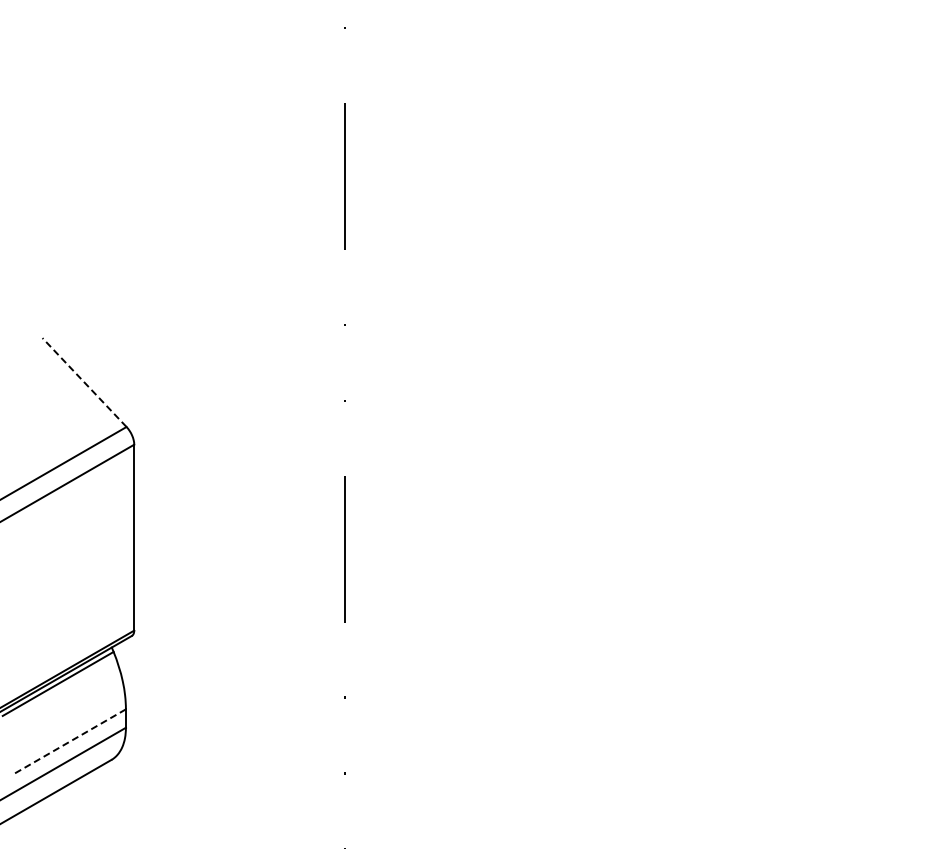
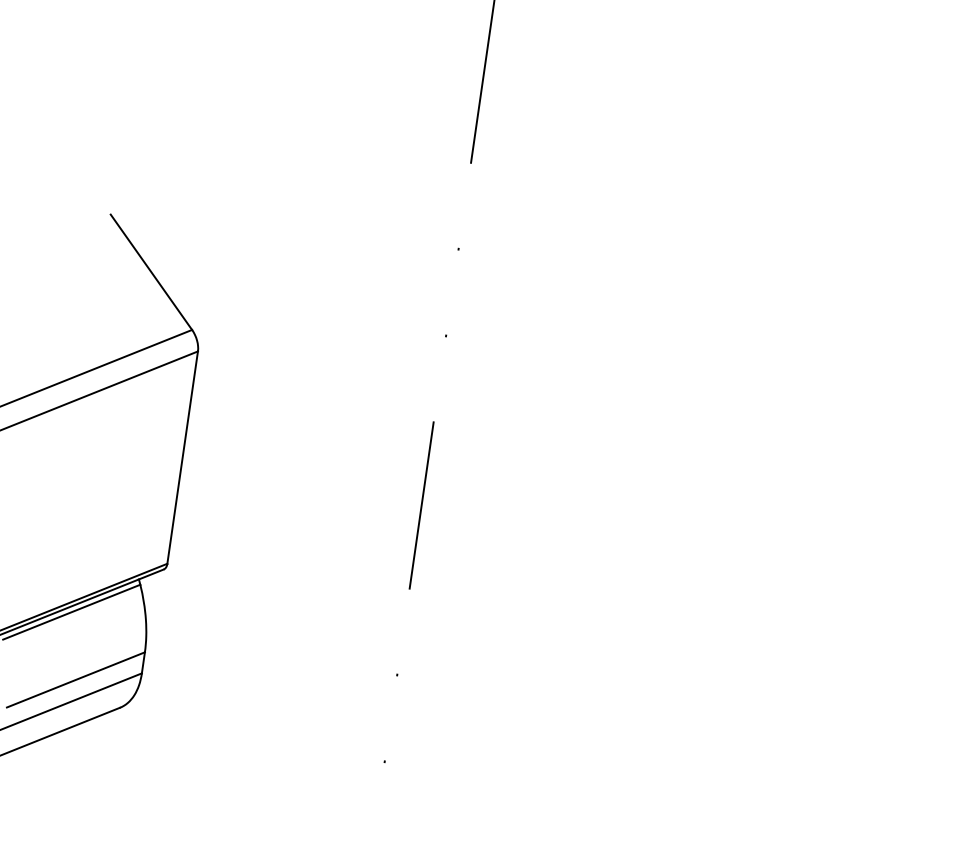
line: (84, 382) -> (151, 272), dashed -> solid
line: (69, 741) -> (75, 679), dashed -> solid

